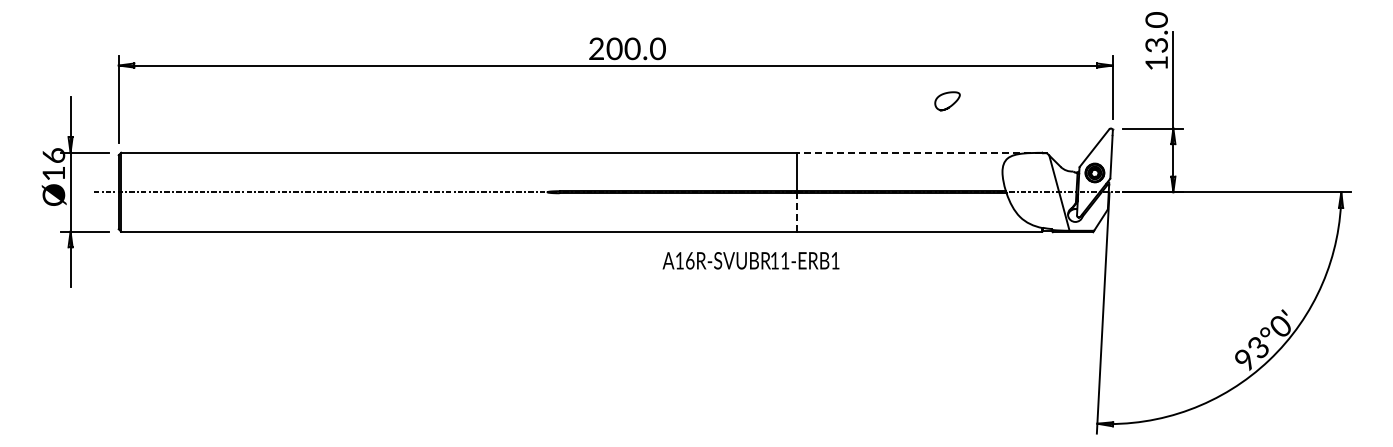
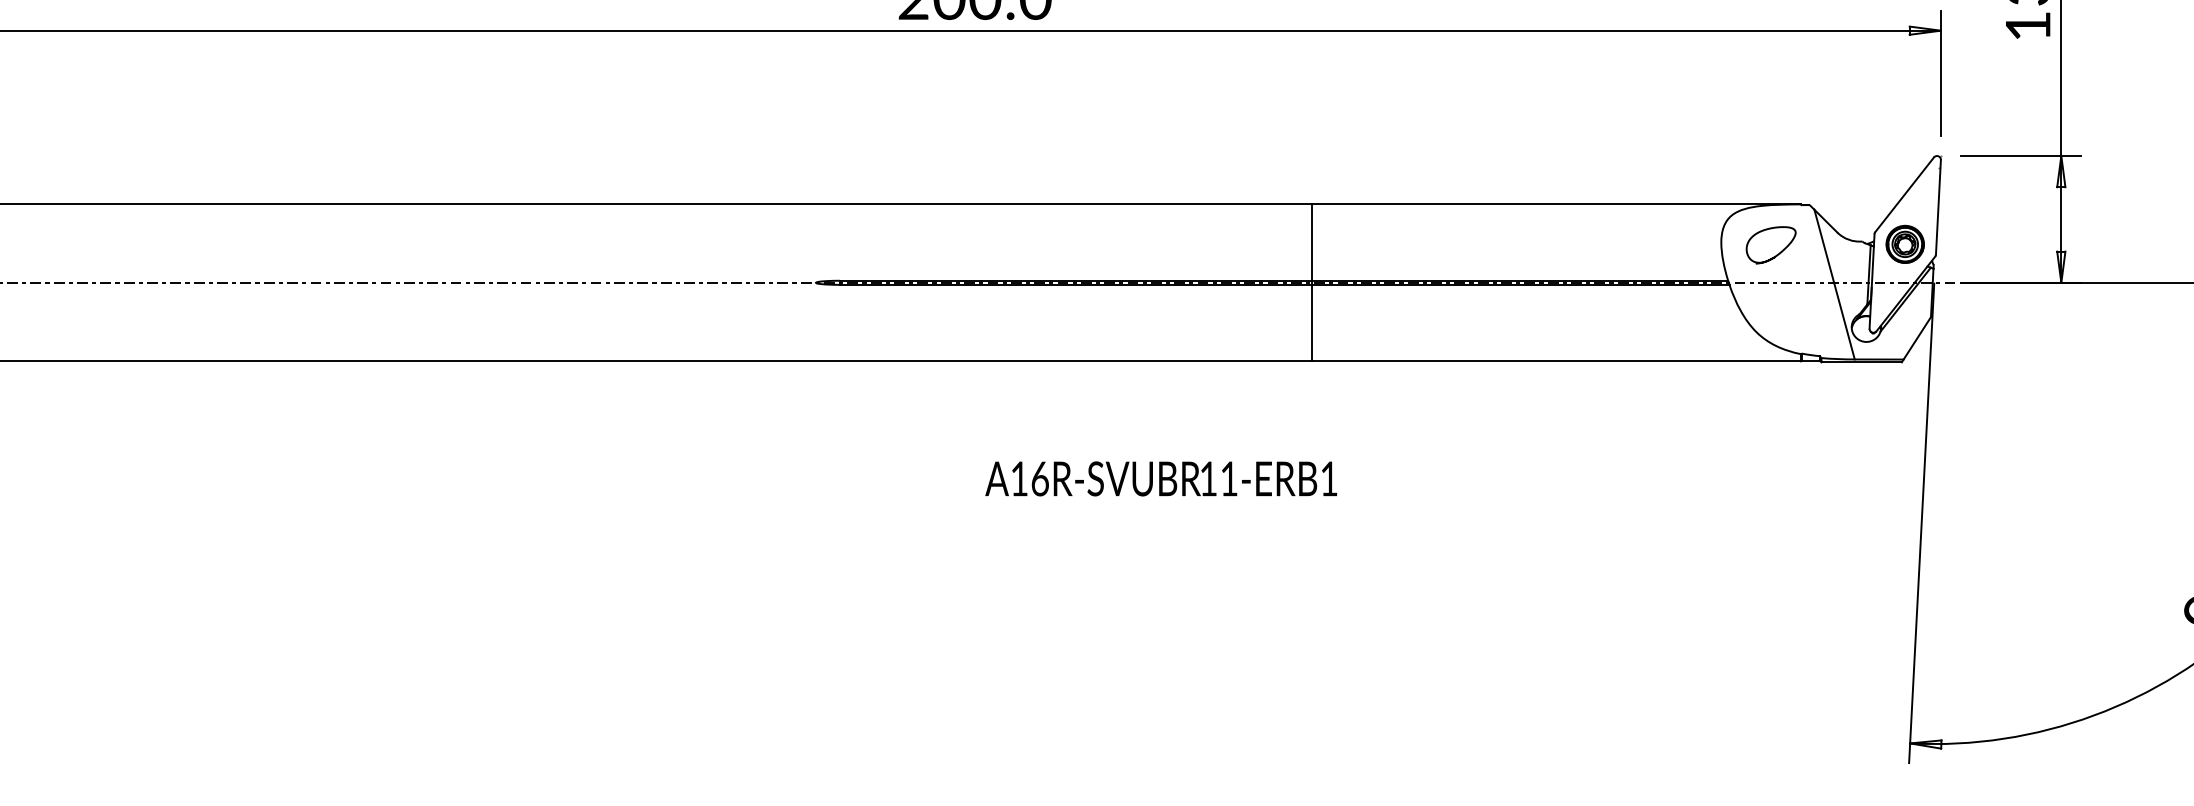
curve: (951, 104) -> (1779, 251), moved
line: (919, 152) -> (1556, 203), dashed -> solid
line: (797, 212) -> (1313, 323), dashed -> solid
text: (750, 260) -> (1160, 478), moved

